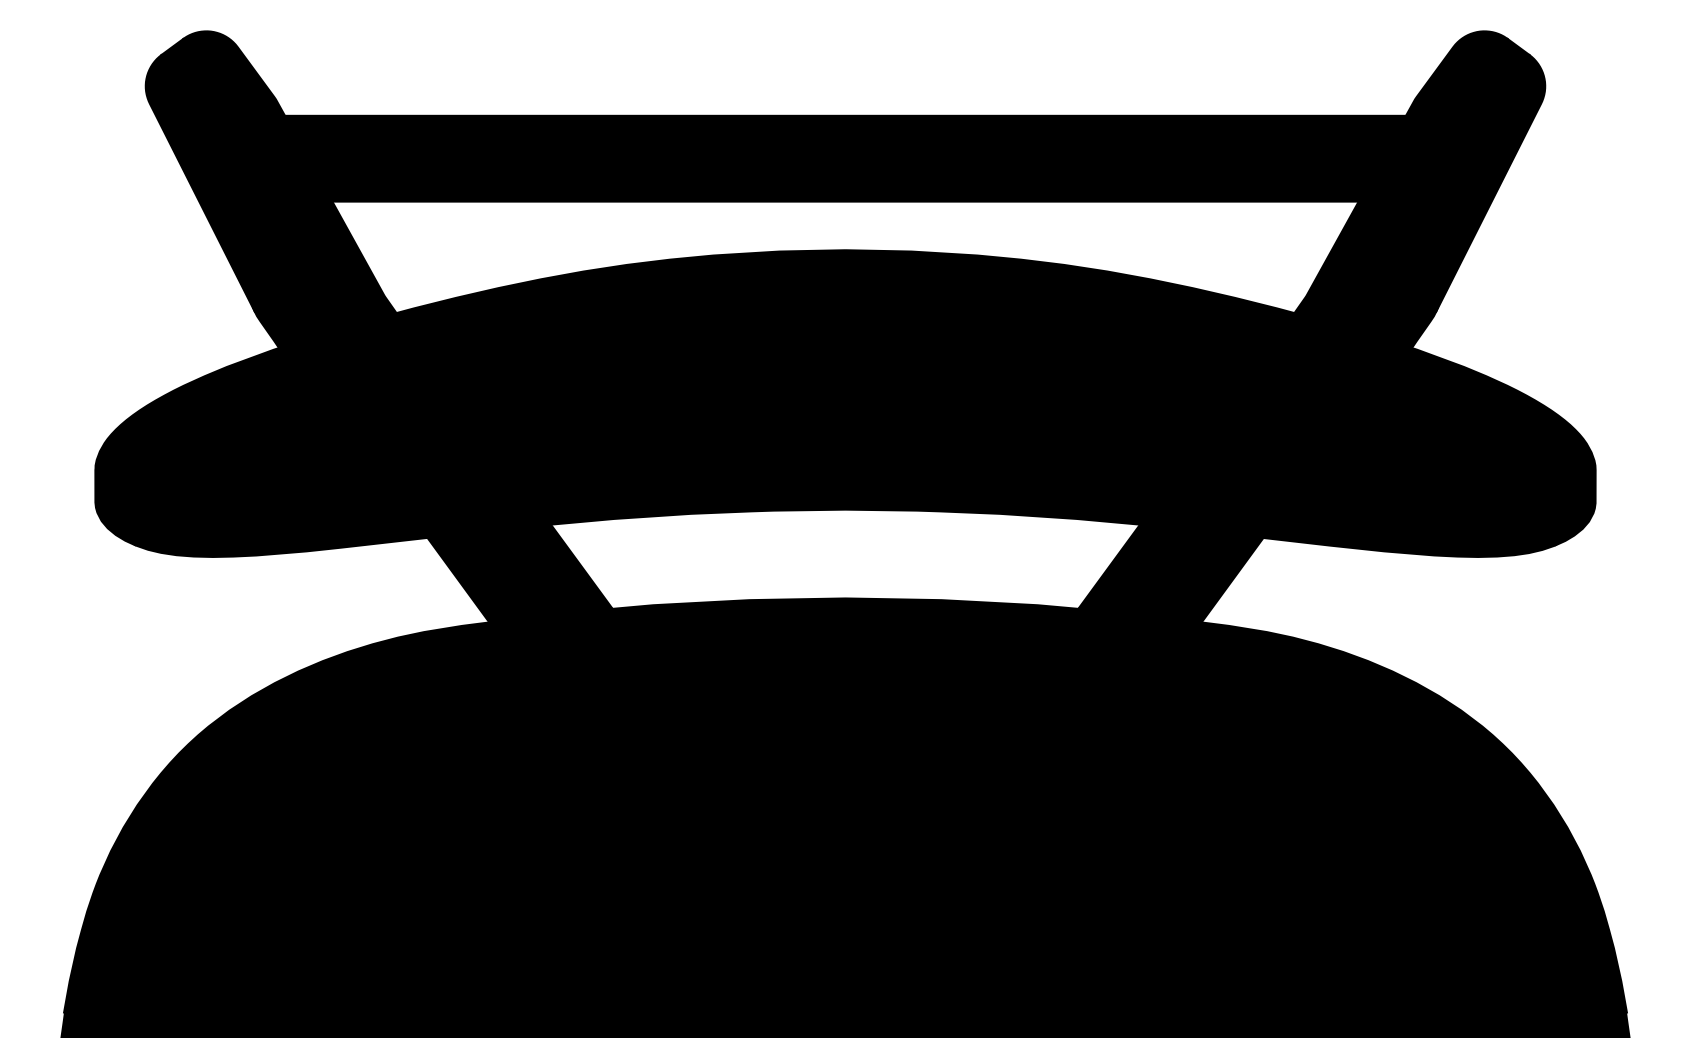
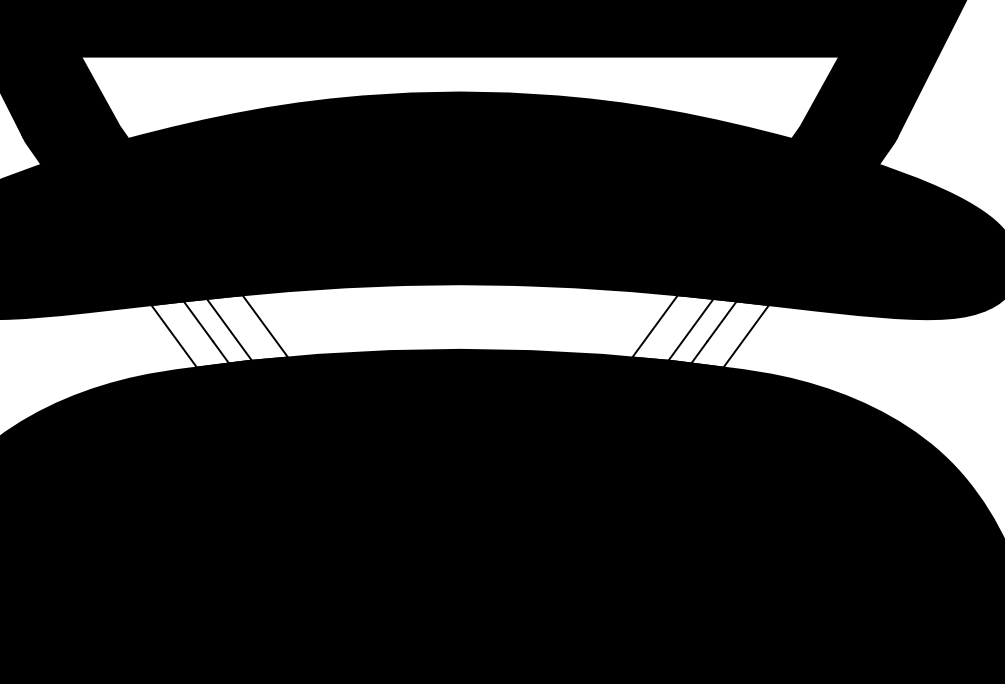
fill: (519, 573) -> (219, 331), removed
fill: (1170, 573) -> (700, 331), removed

